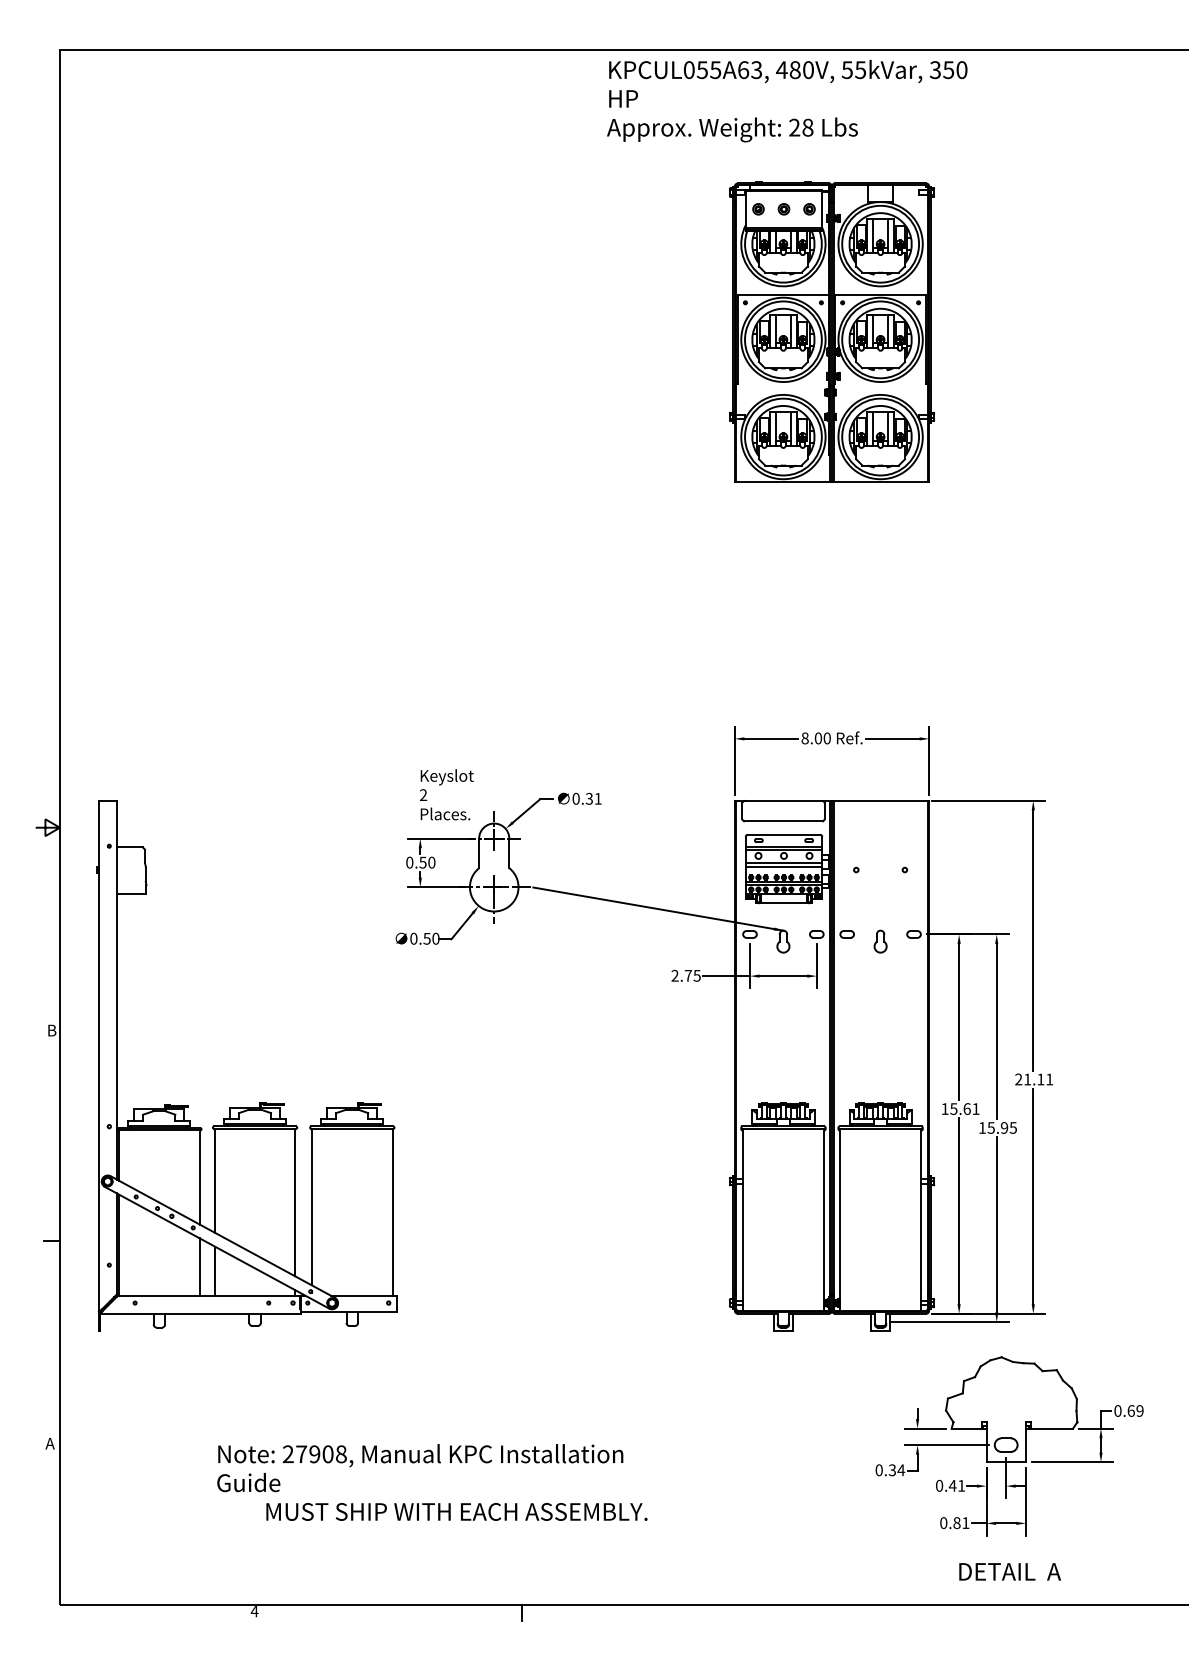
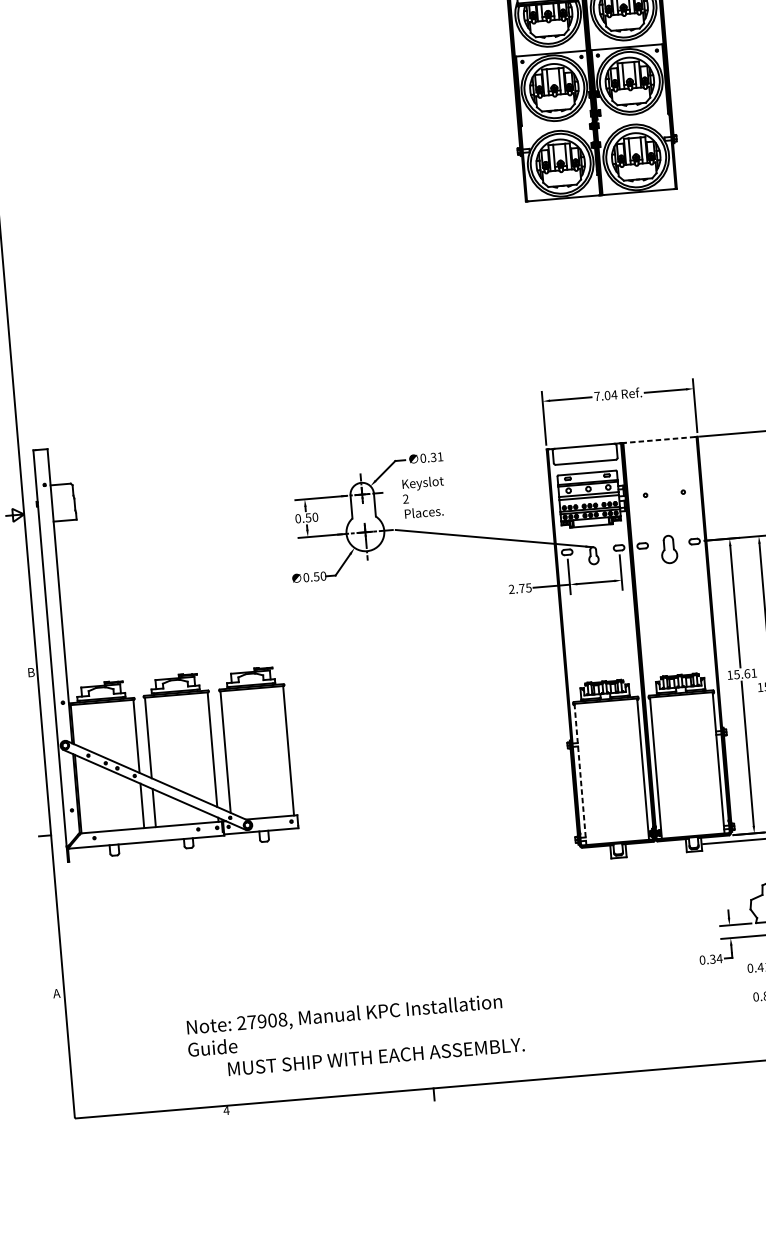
text: (816, 738) -> (606, 395), 8.00 -> 7.04
text: (446, 794) -> (423, 497), moved
line: (880, 800) -> (659, 439), solid -> dashed
part: (880, 941) -> (669, 549), size x1.6
part: (259, 1102) -> (178, 674), moved
line: (743, 1219) -> (580, 774), solid -> dashed
text: (432, 1482) -> (355, 1035), moved

